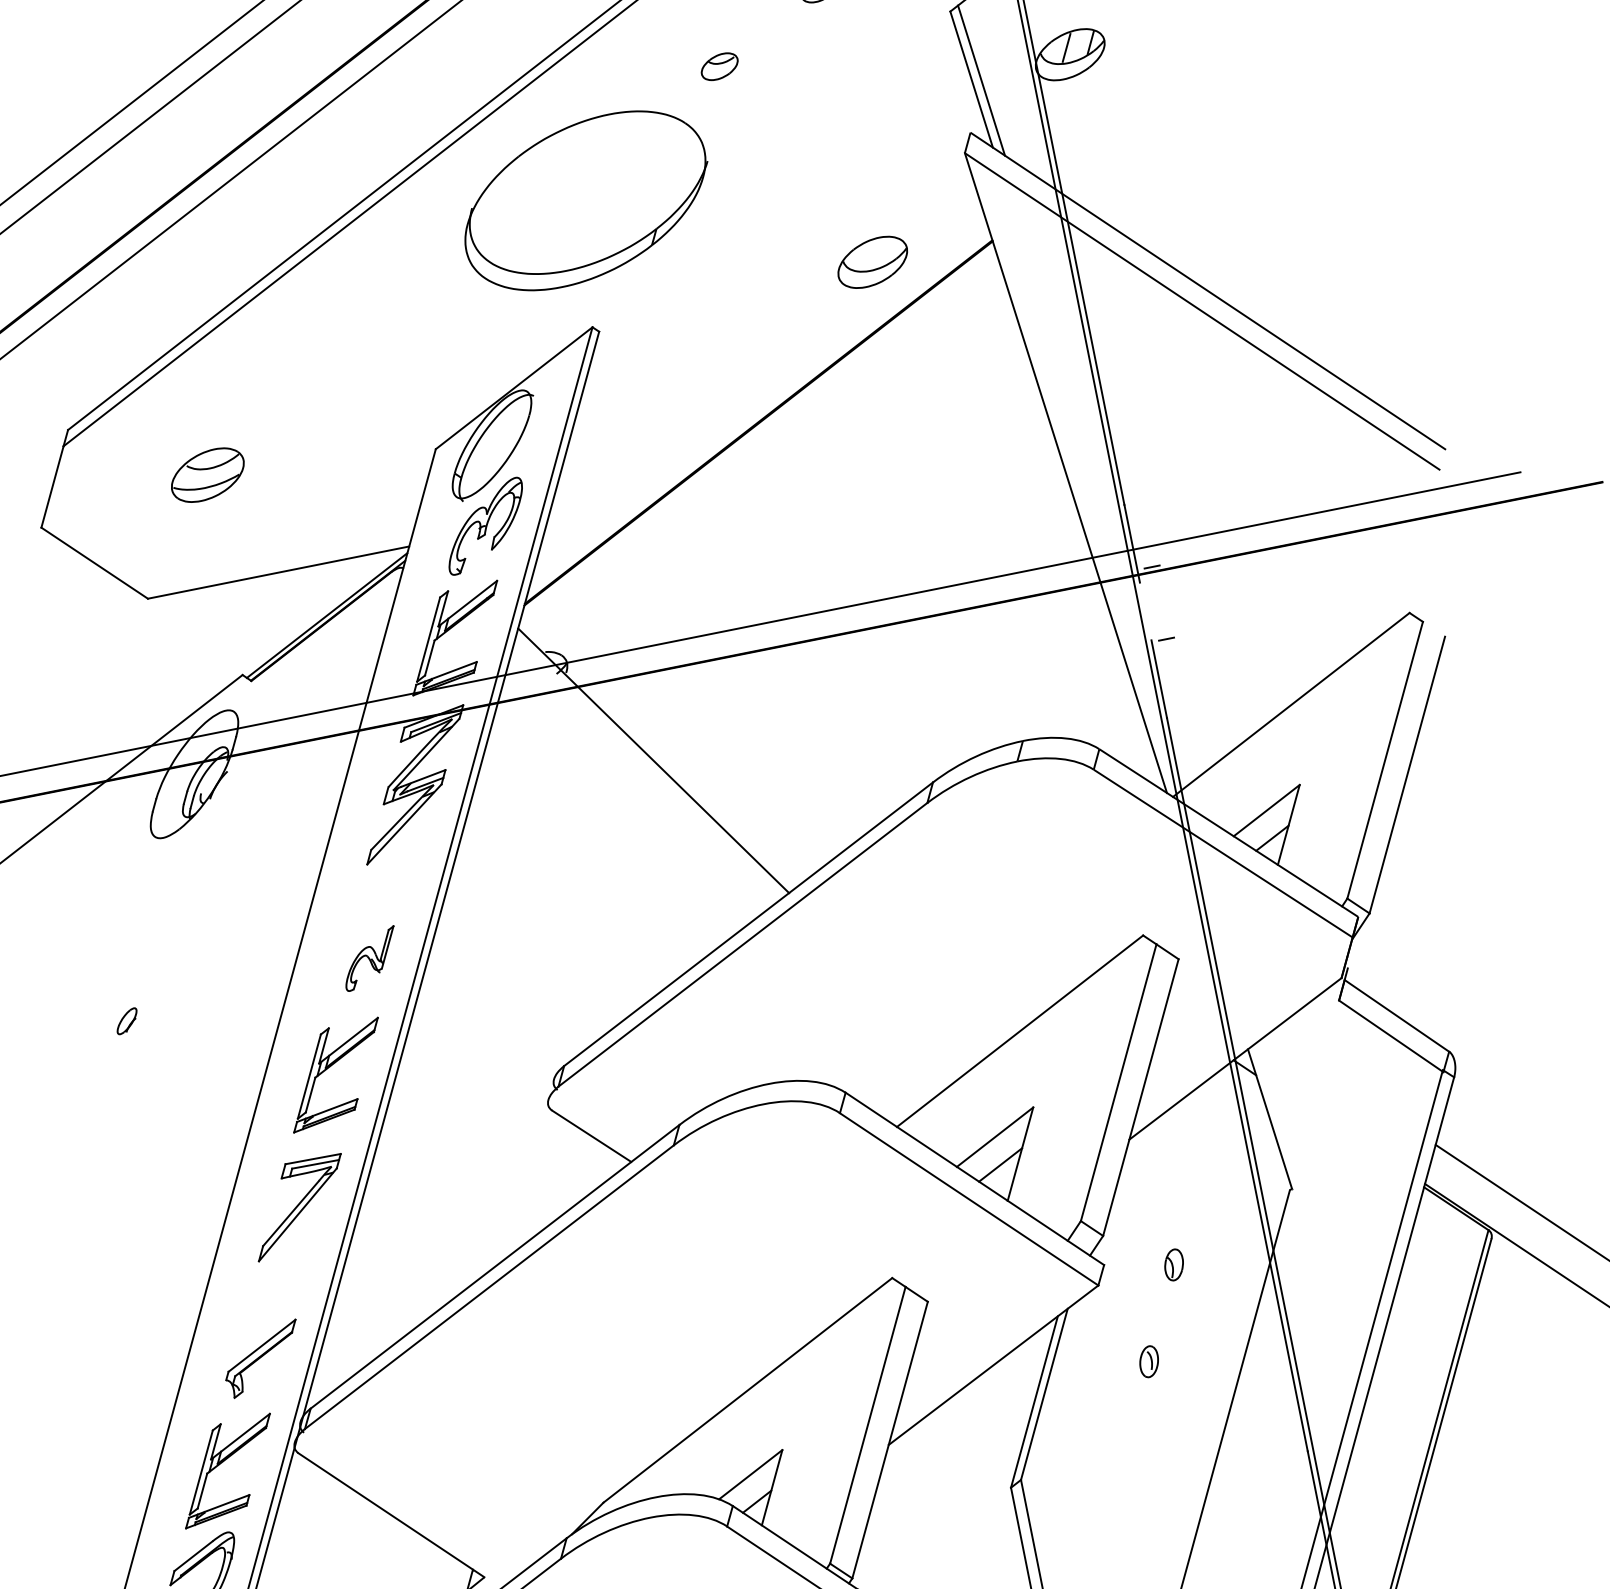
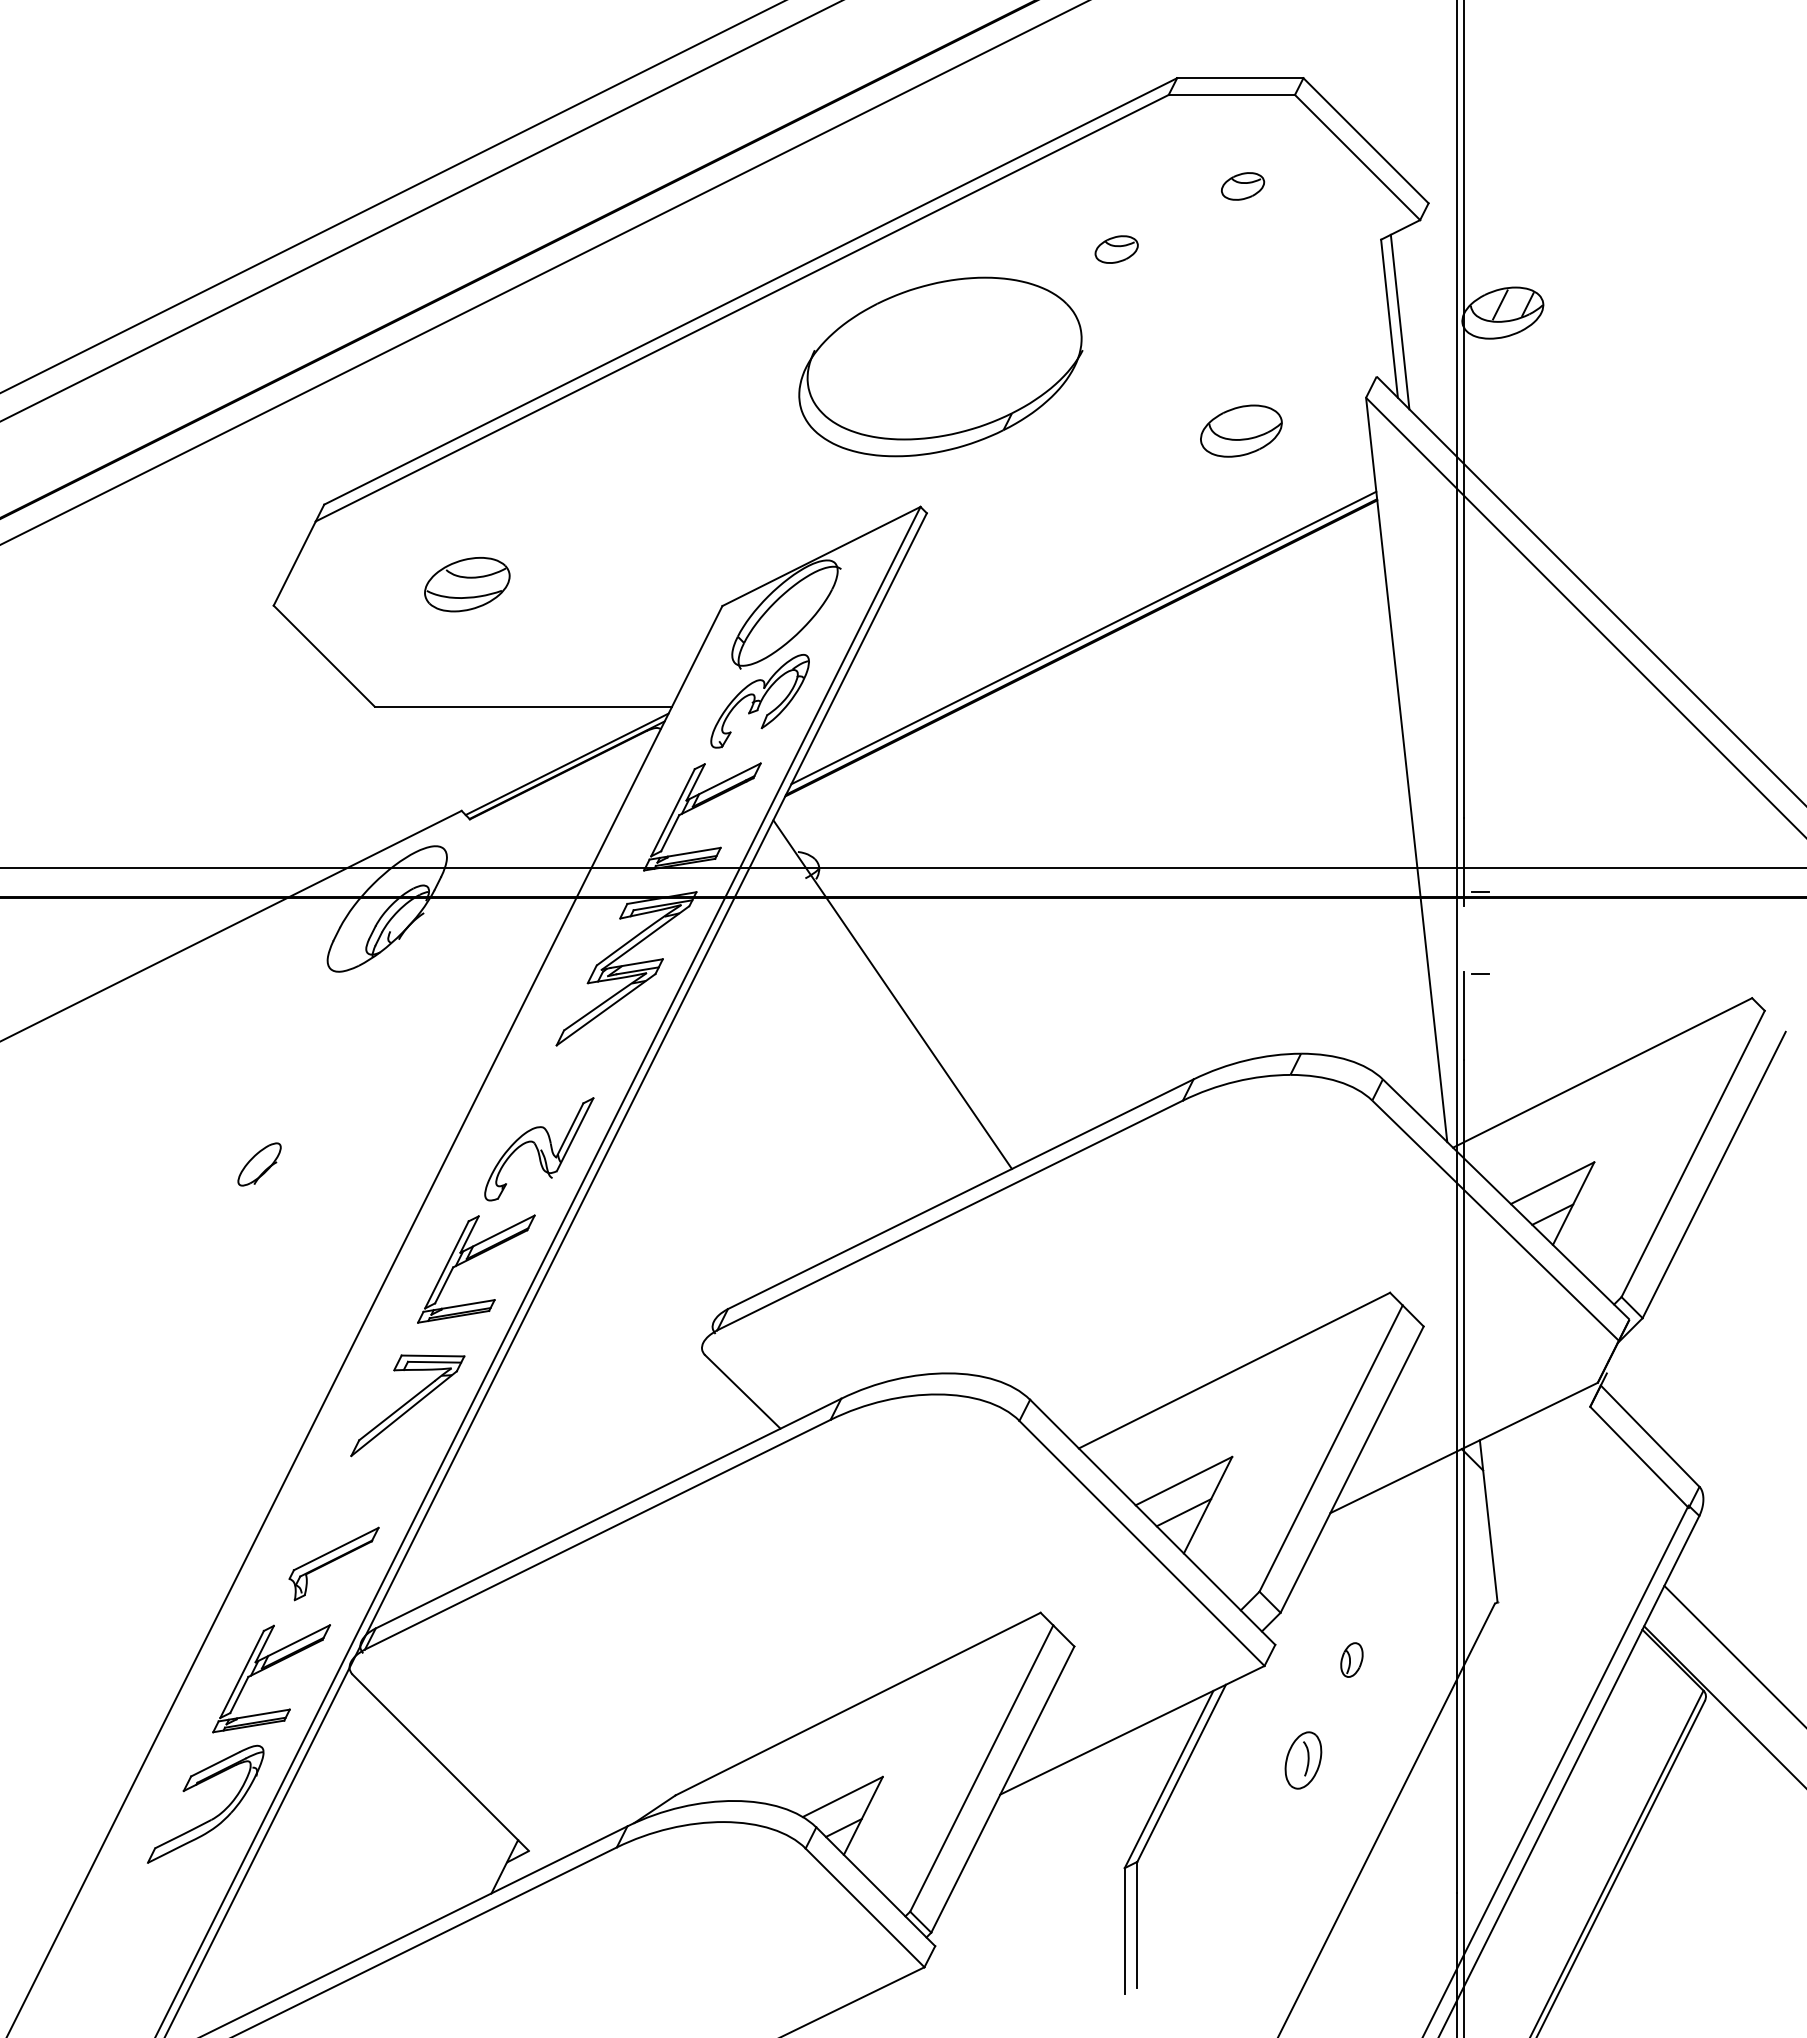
part: (872, 261) -> (1241, 430), moved
line: (758, 413) -> (1083, 637), added
part: (370, 958) -> (539, 1149), size x1.67
part: (127, 1021) -> (259, 1164), size x1.67
part: (1149, 1361) -> (1303, 1760), size x1.67

